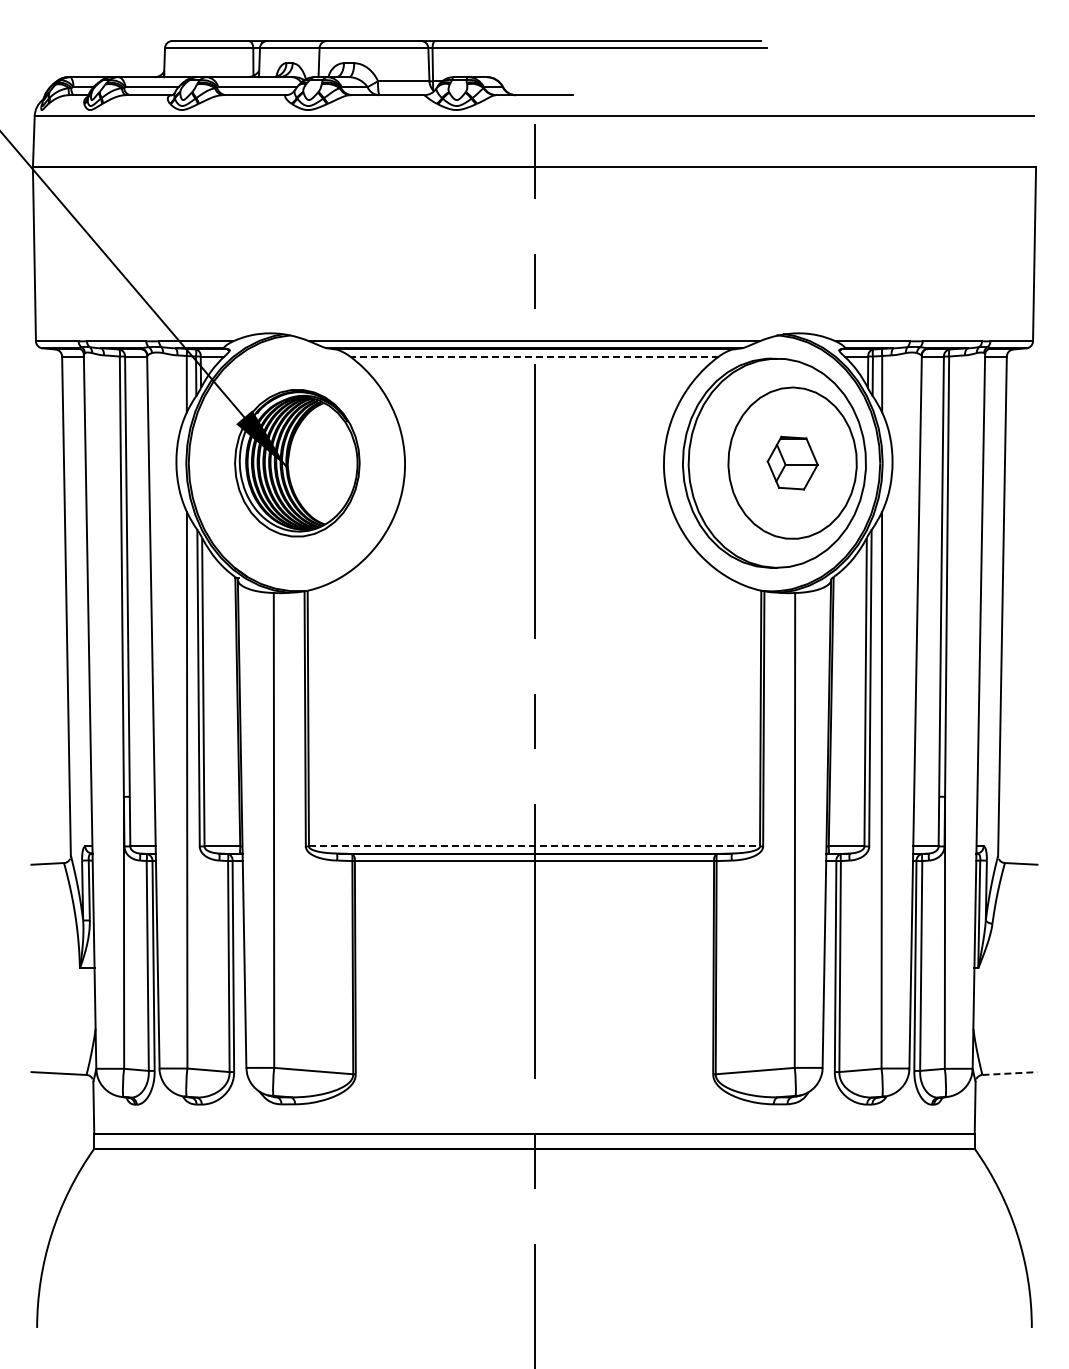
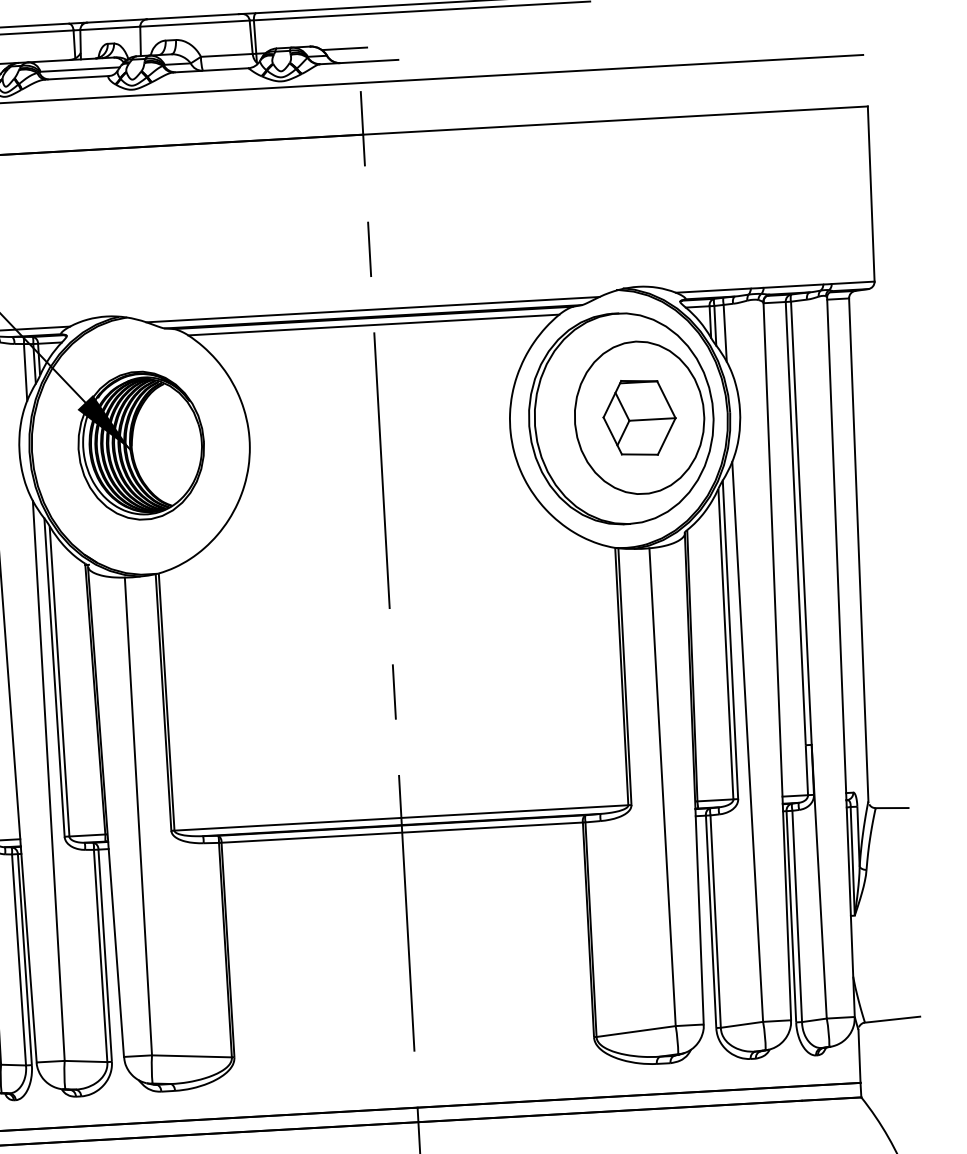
line: (520, 81) -> (344, 49), added
line: (534, 356) -> (373, 324), dashed -> solid
part: (792, 462) -> (639, 417), size x1.43
line: (534, 846) -> (401, 817), dashed -> solid
line: (1009, 1073) -> (892, 1019), dashed -> solid

